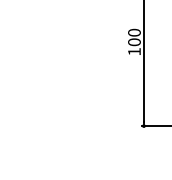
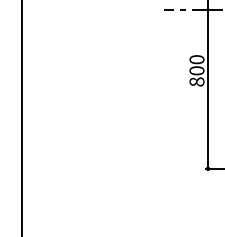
text: (134, 51) -> (196, 81), 100 -> 800

